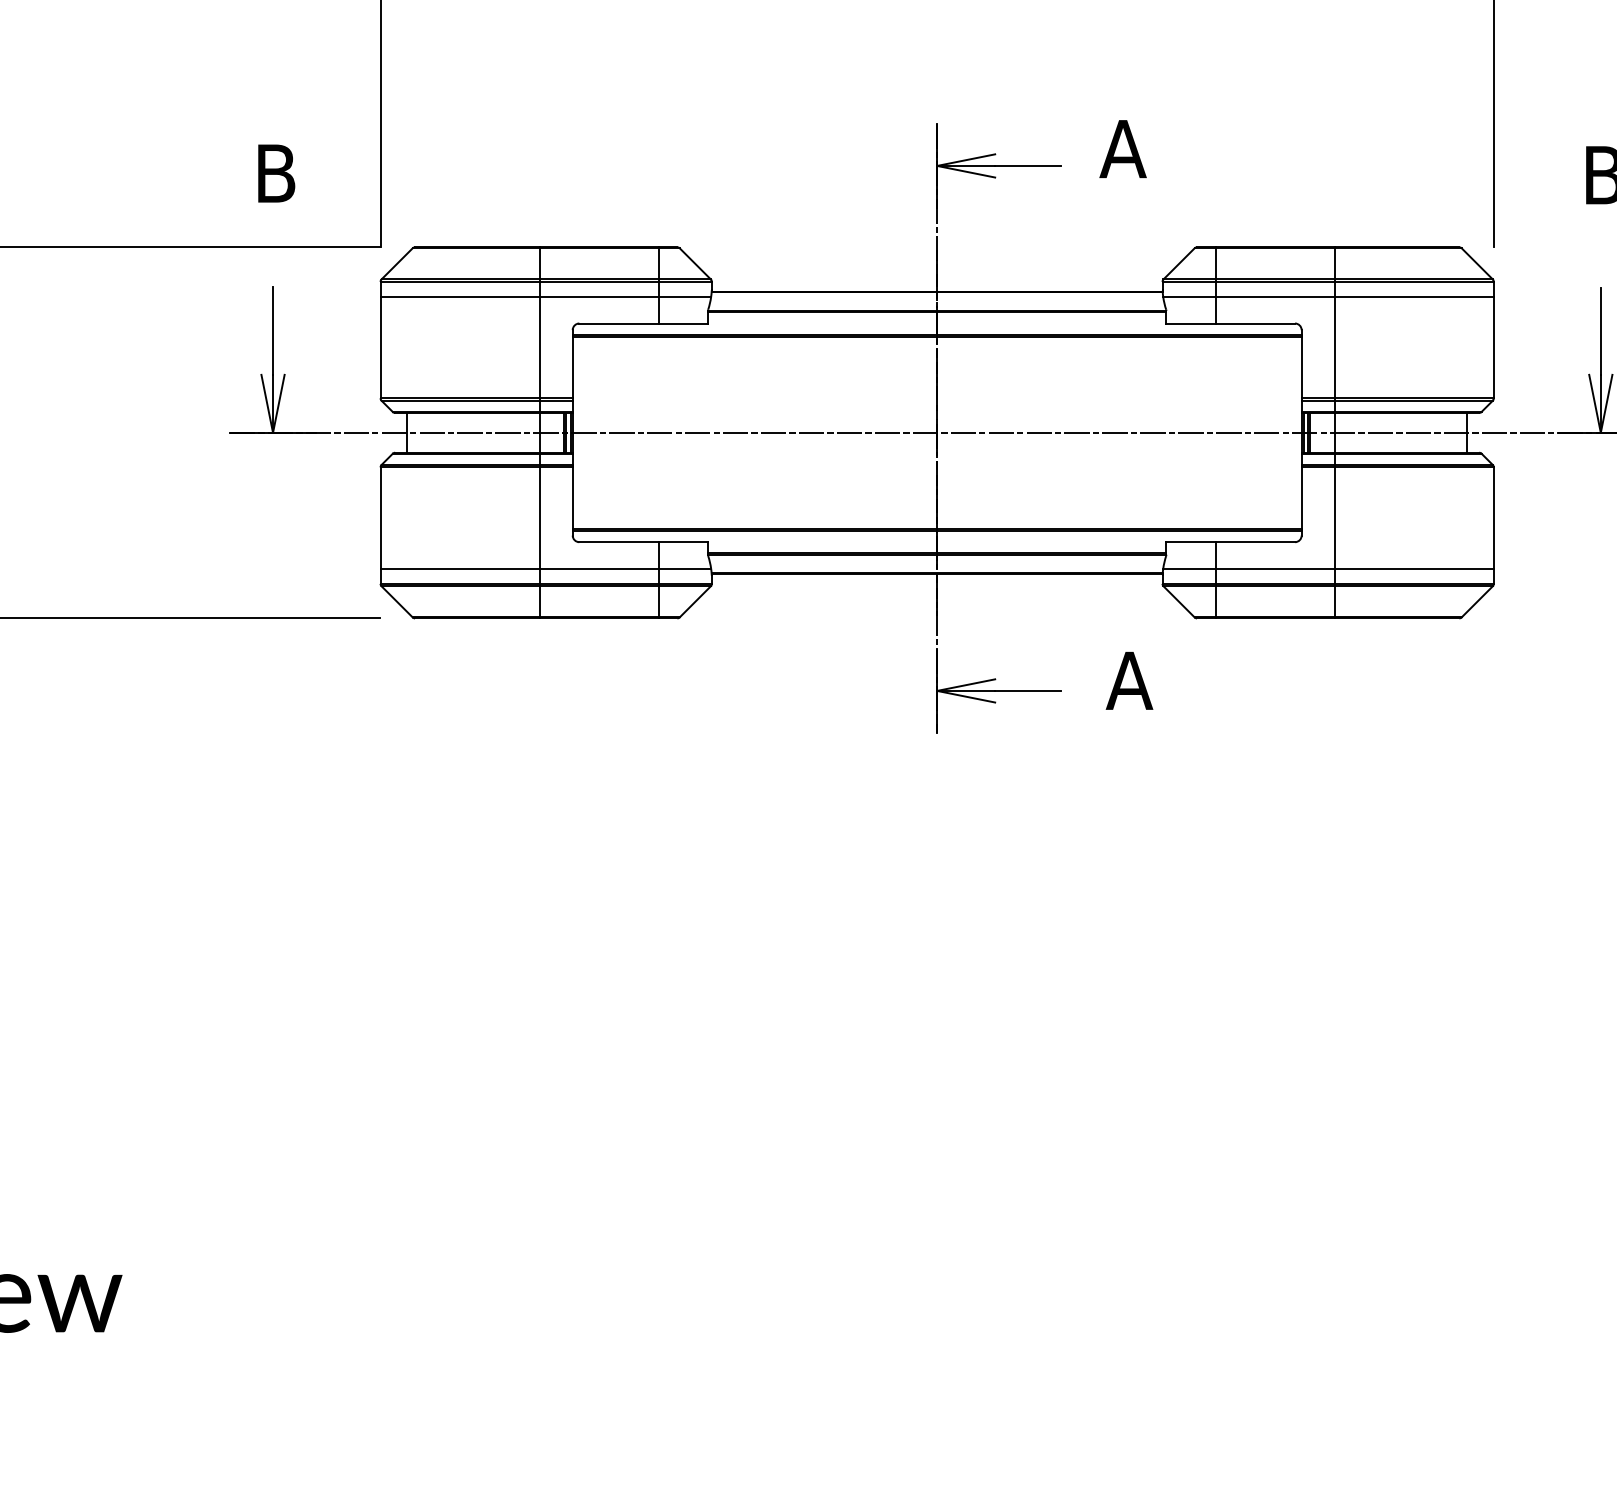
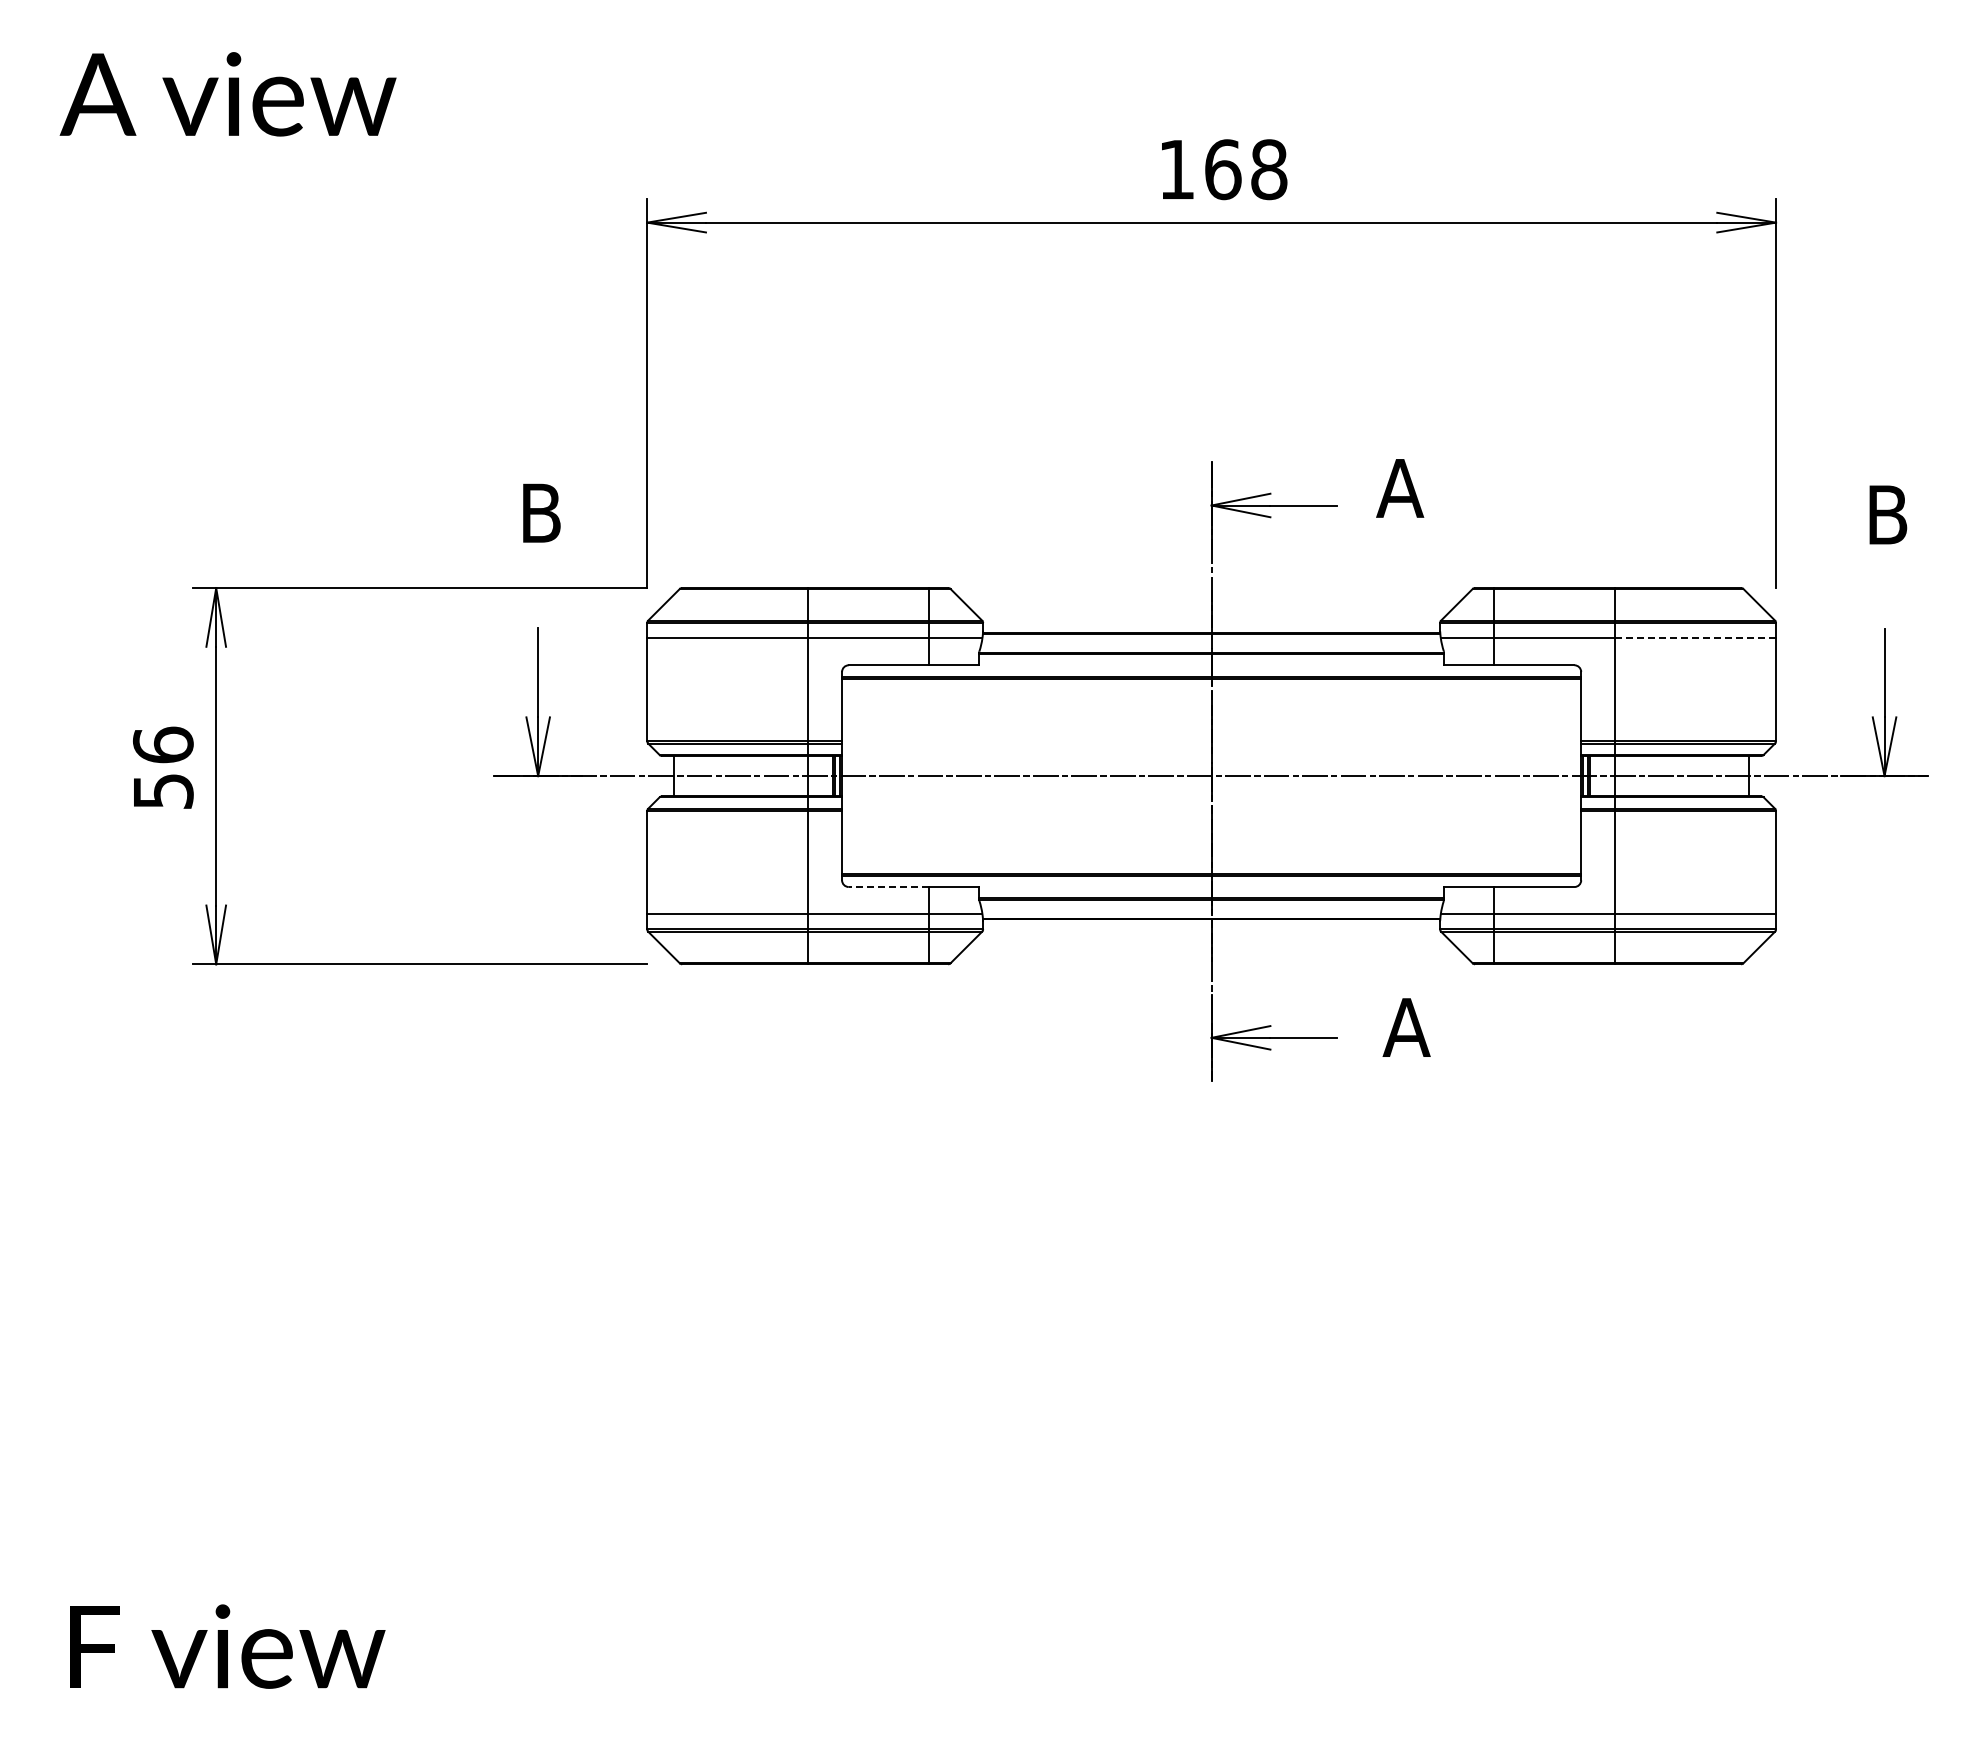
line: (1414, 297) -> (1695, 638), solid -> dashed
line: (618, 542) -> (888, 887), solid -> dashed

